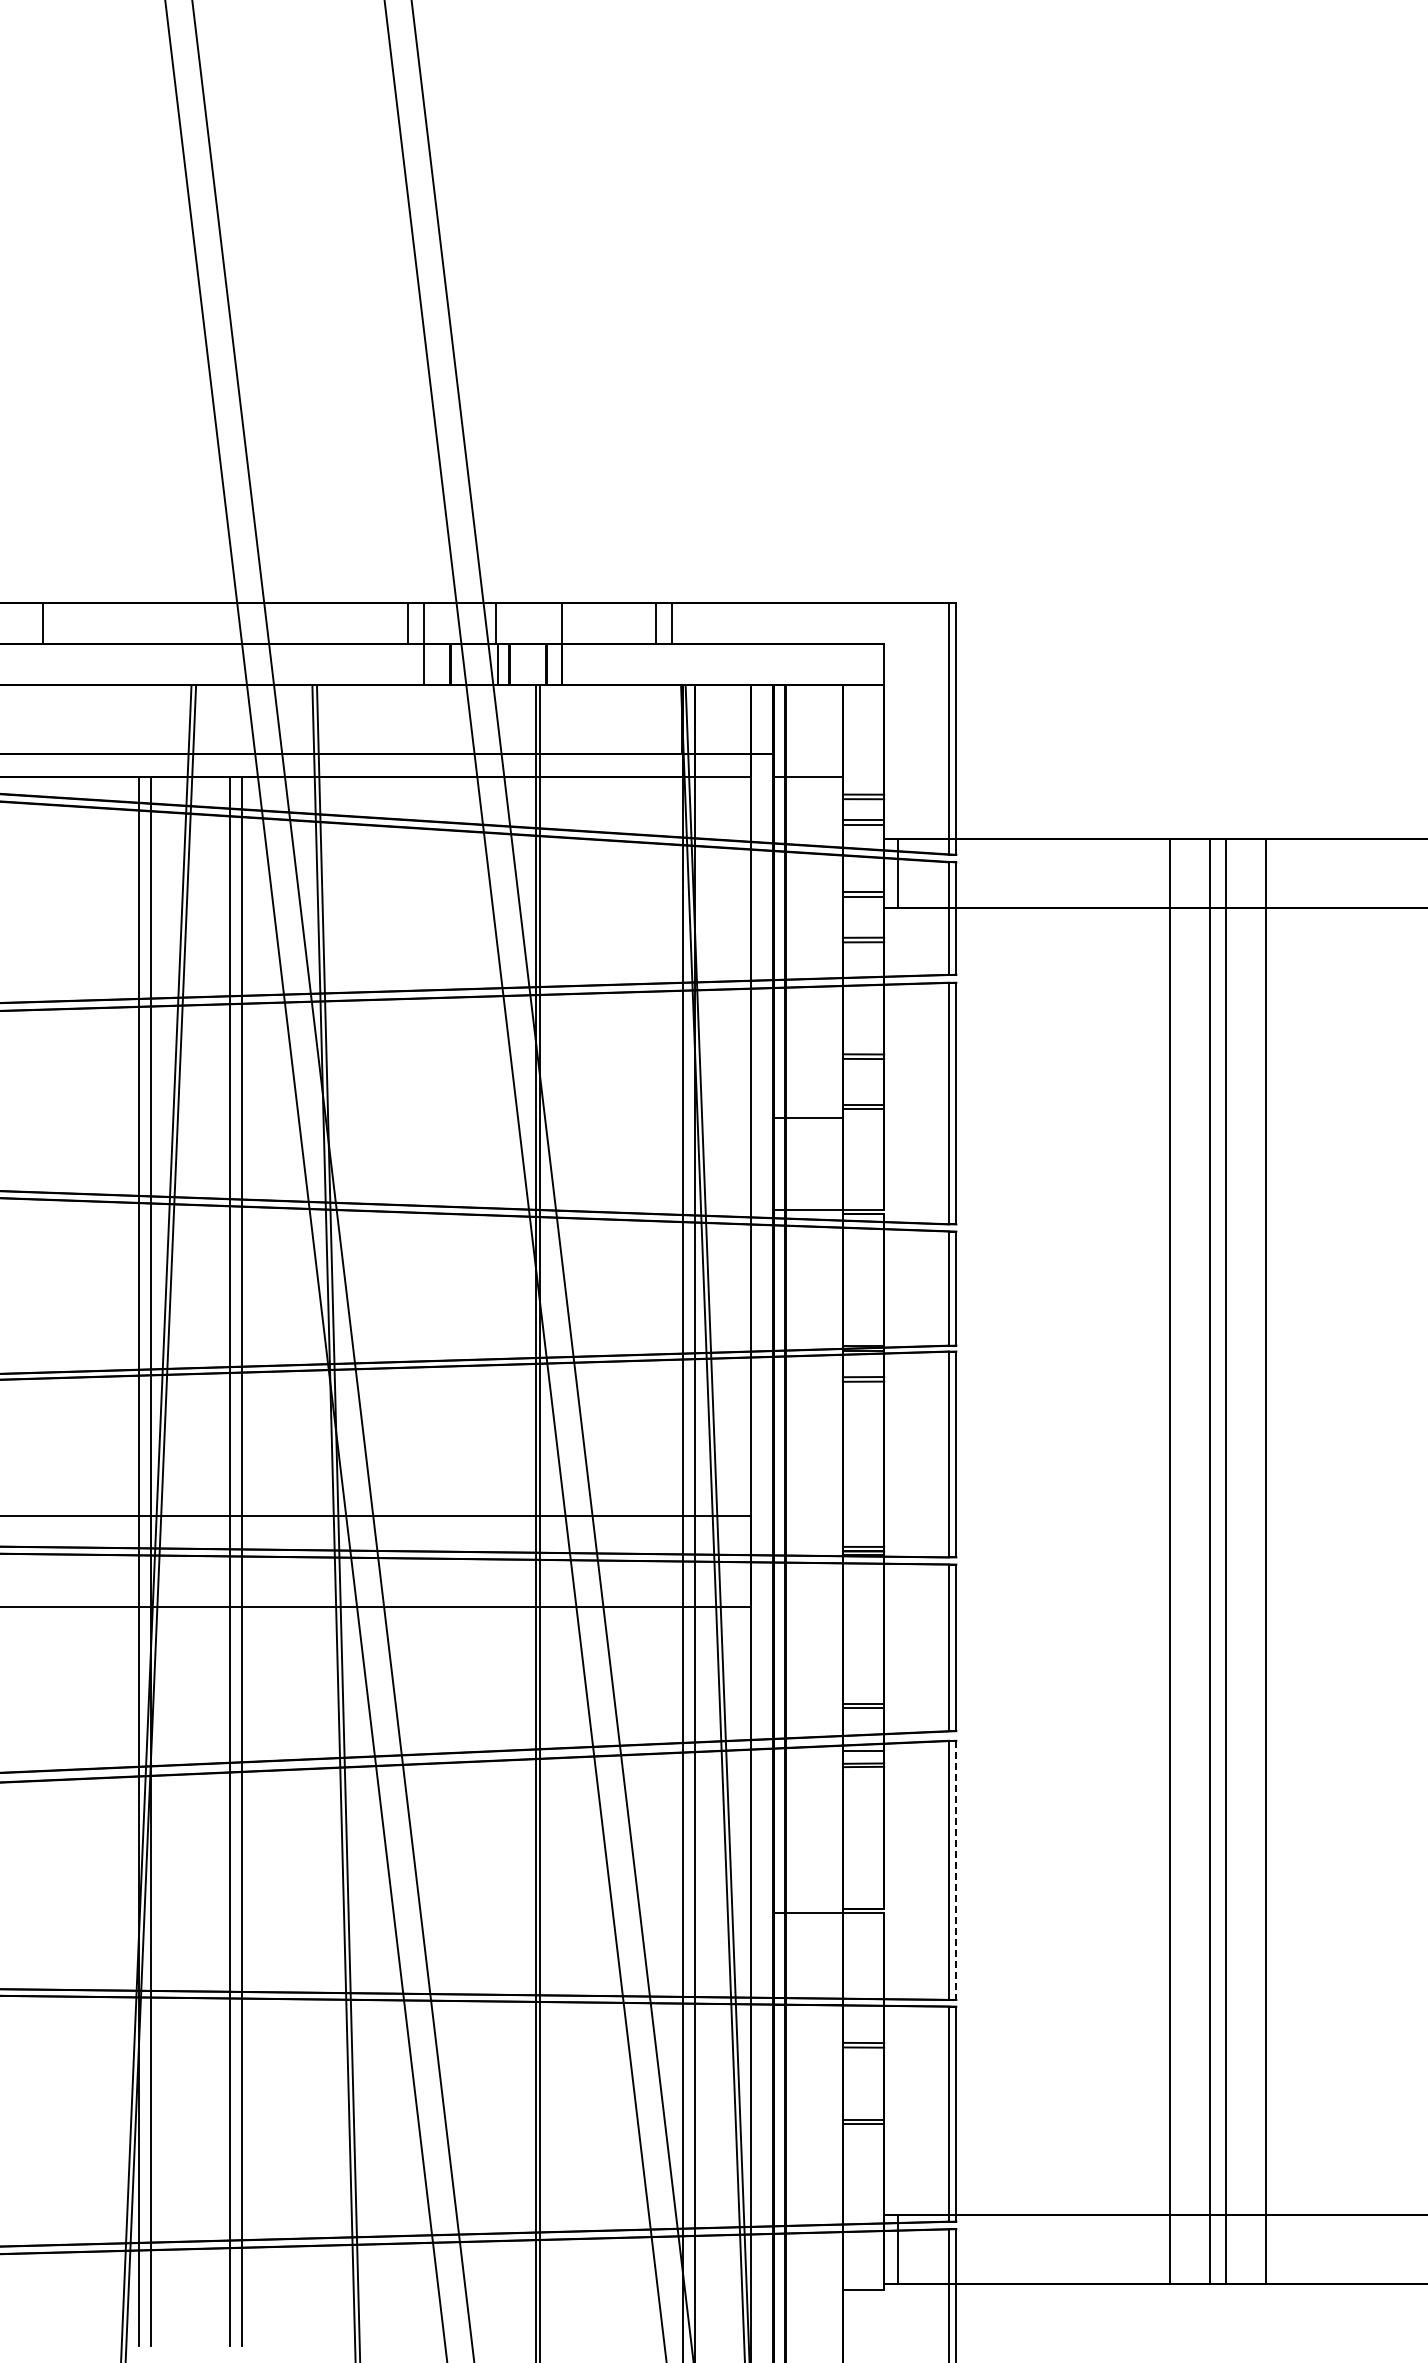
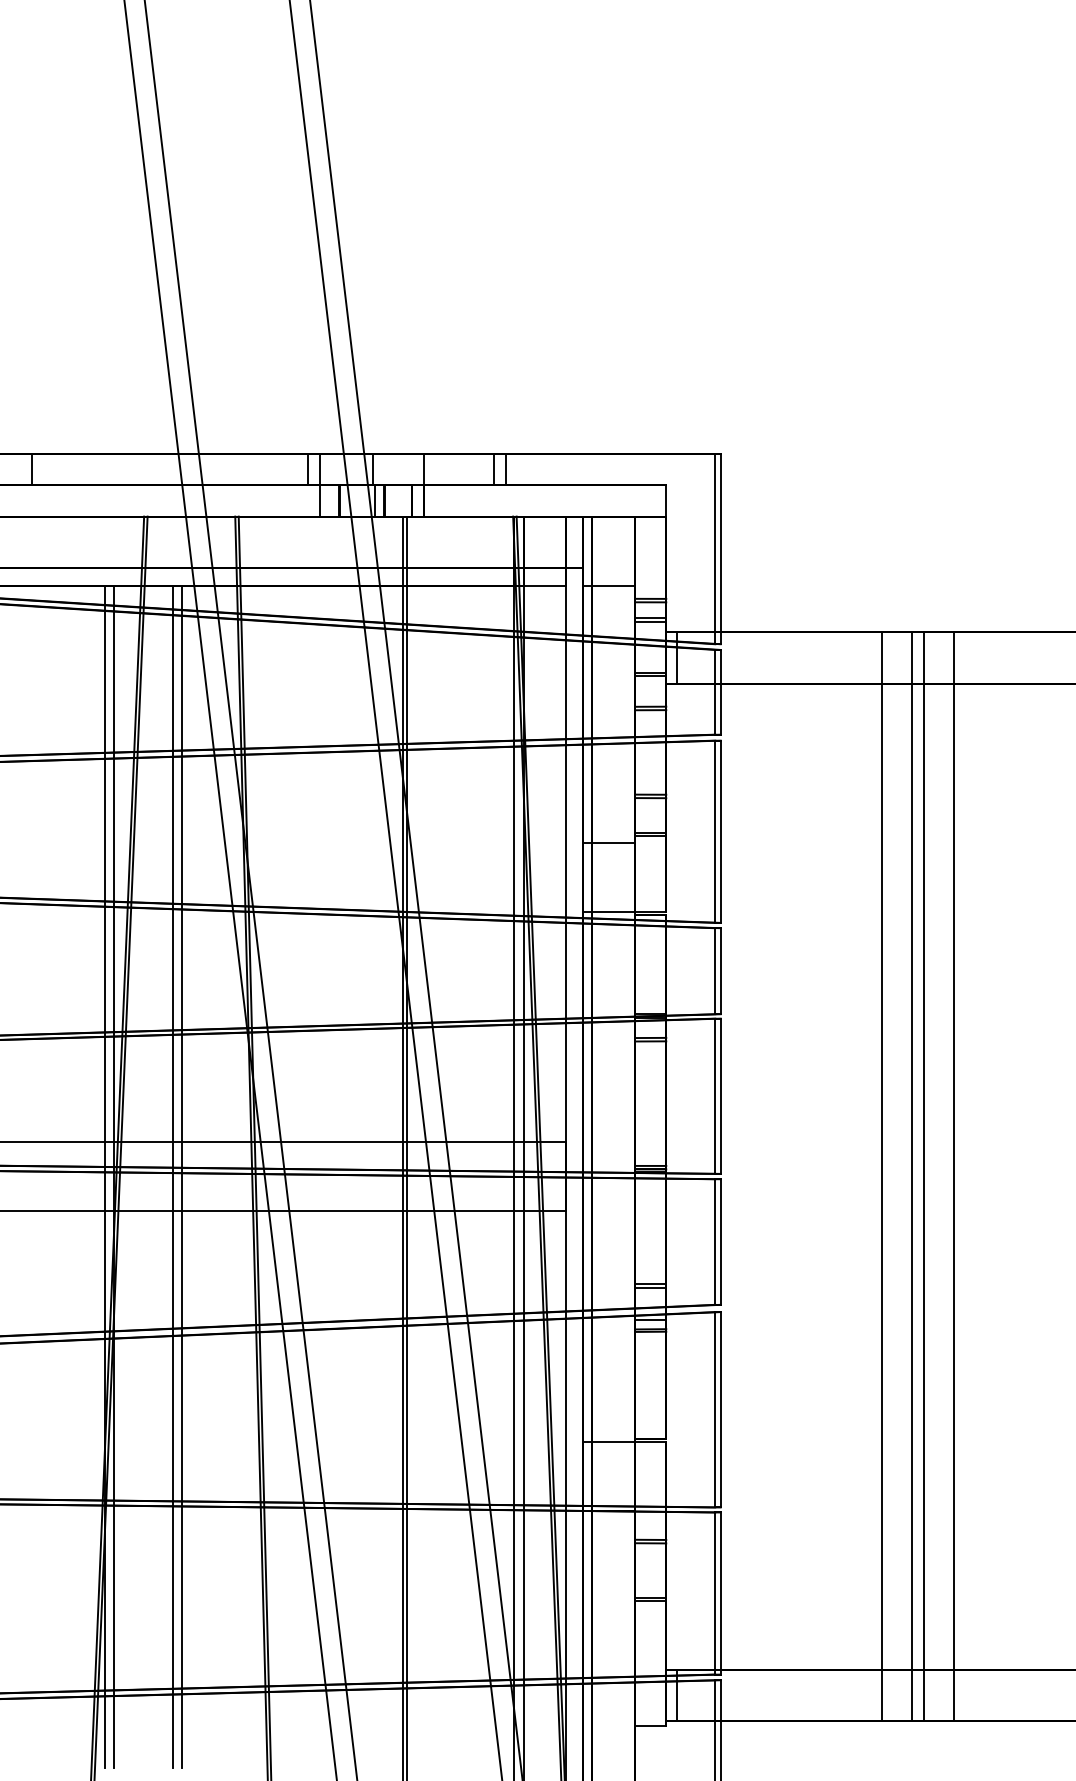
line: (956, 1870) -> (720, 1409), dashed -> solid

